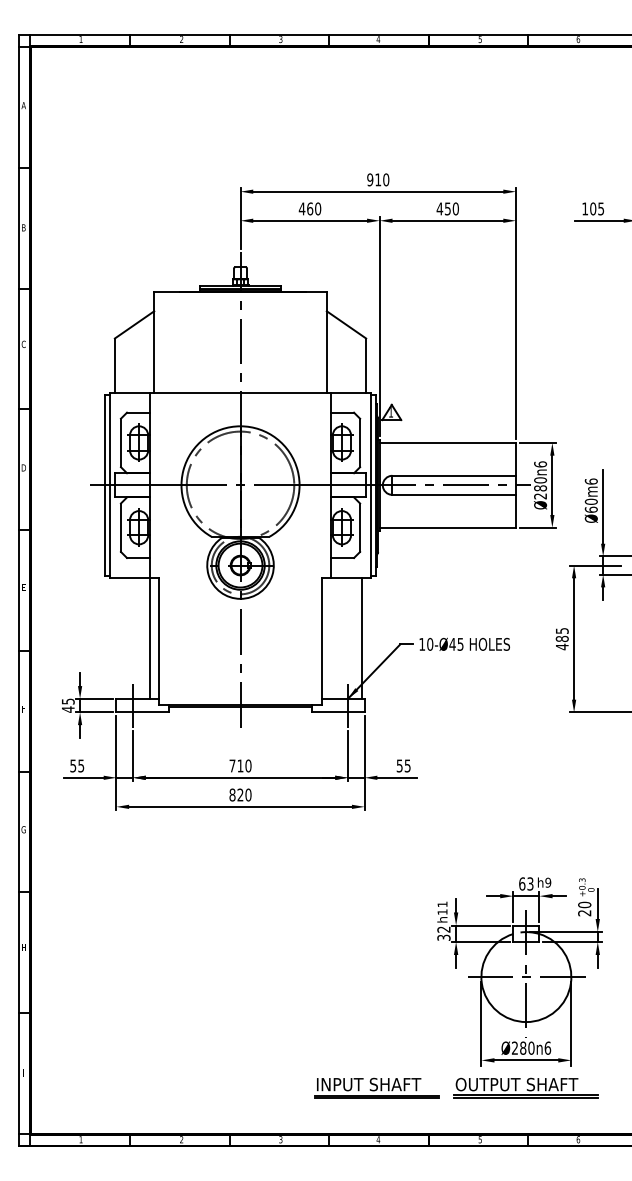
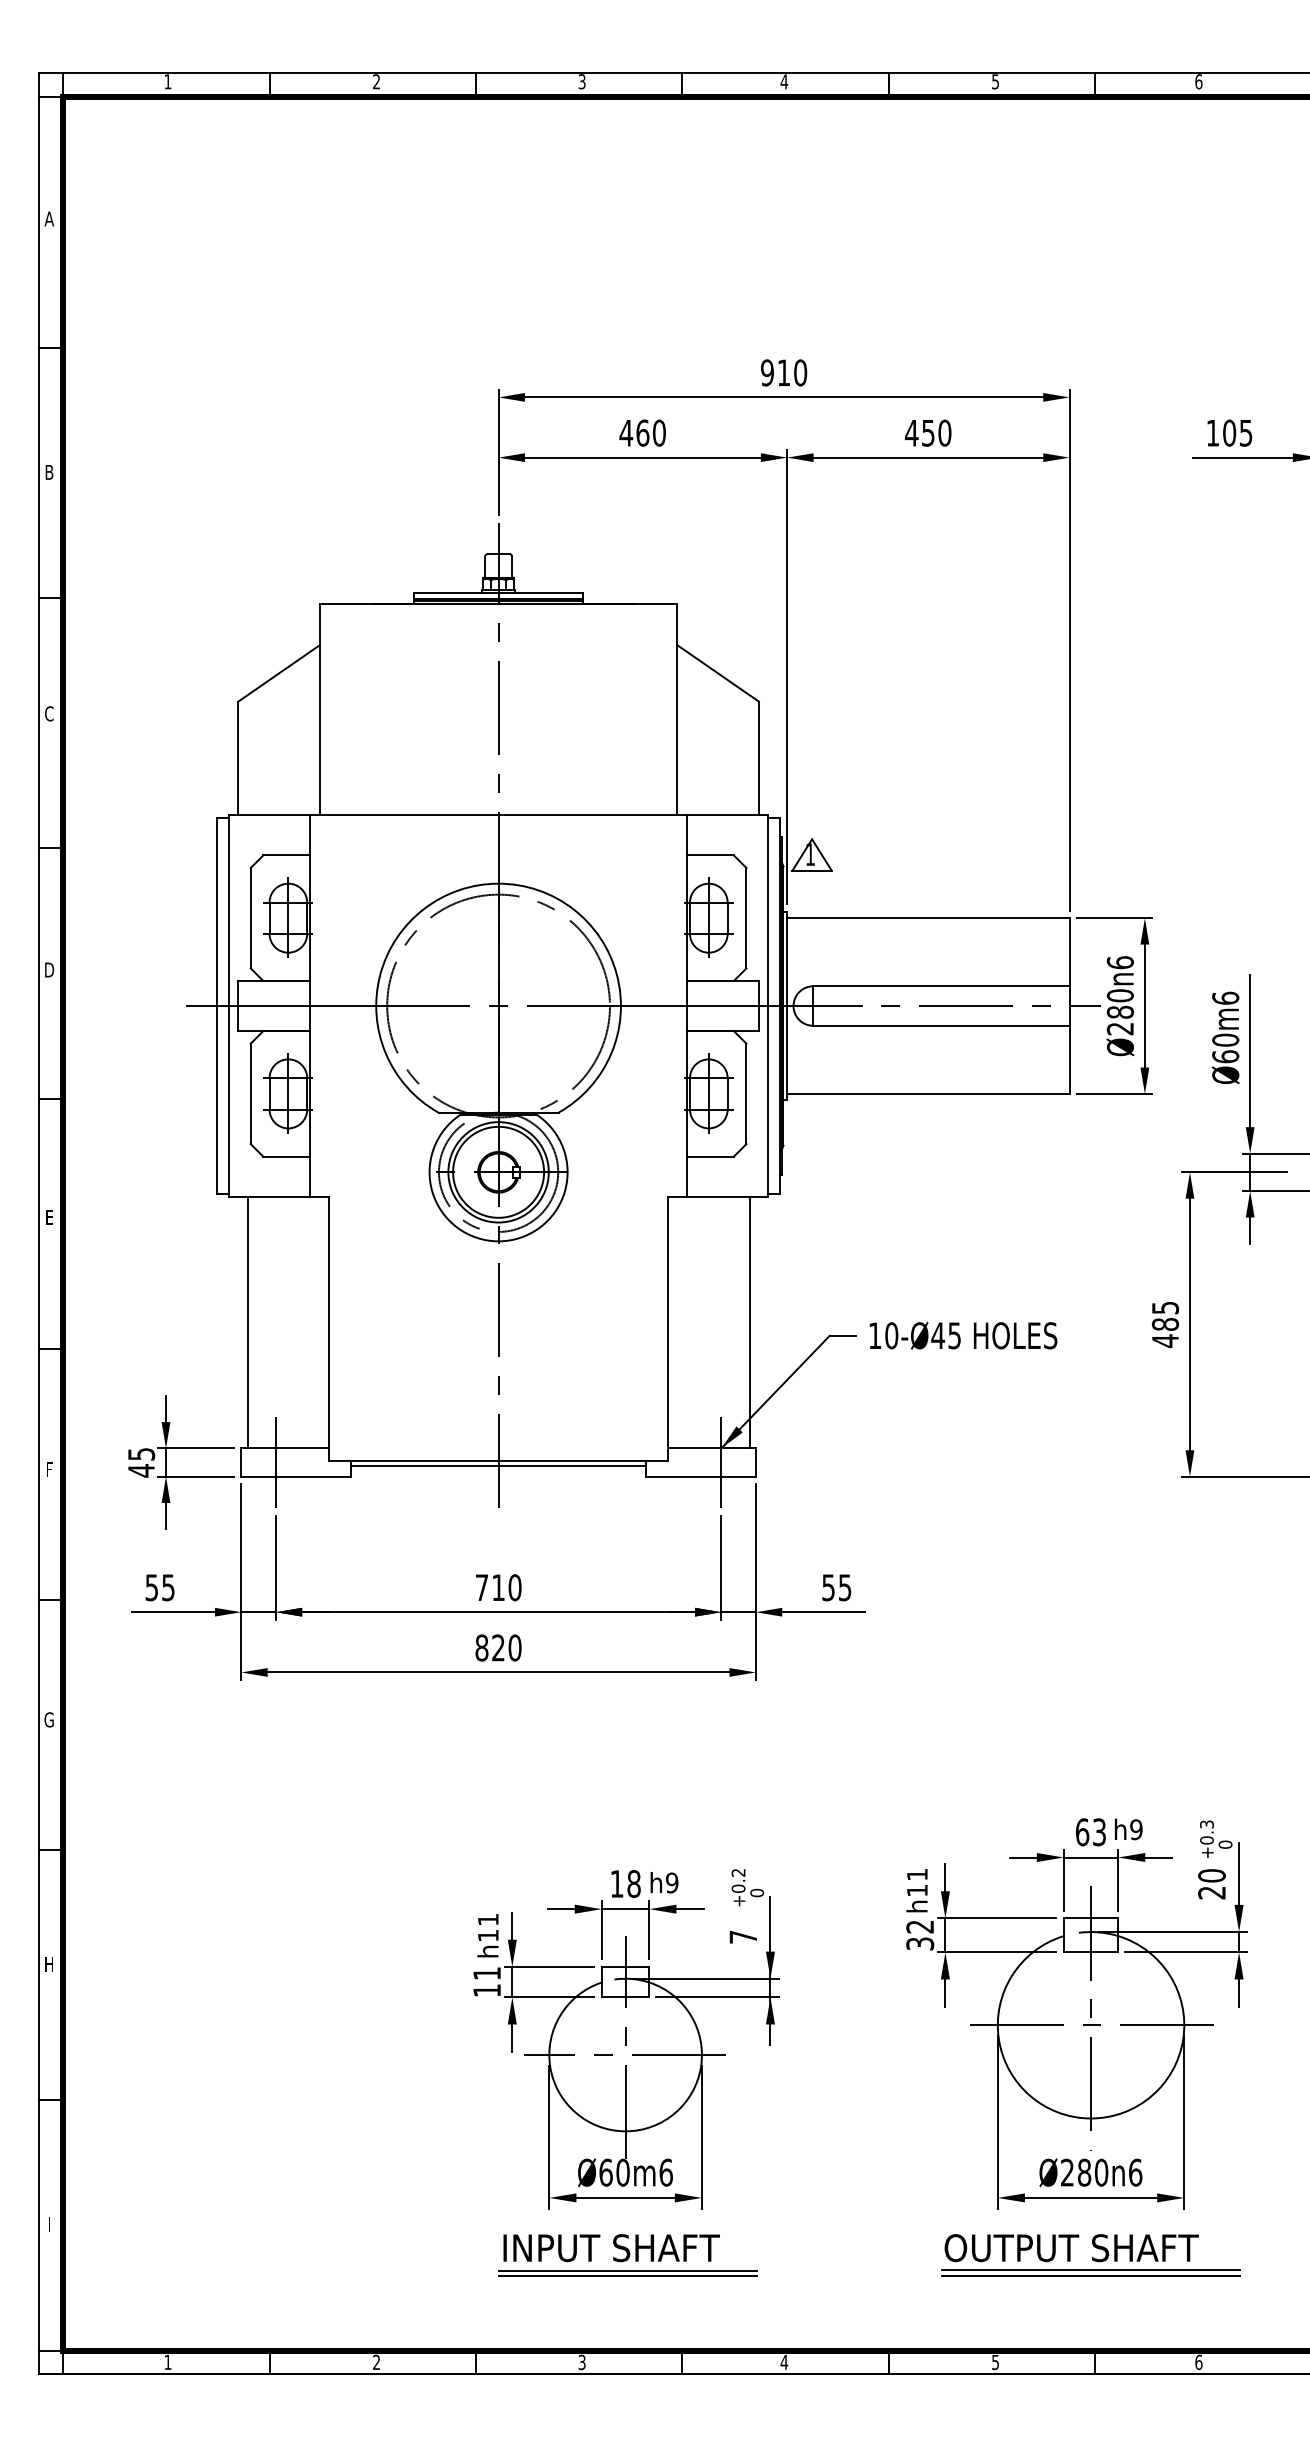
line: (150, 637) -> (247, 1321), moved
part: (302, 983) -> (627, 2038), added
part: (376, 1087) -> (627, 2254), moved

